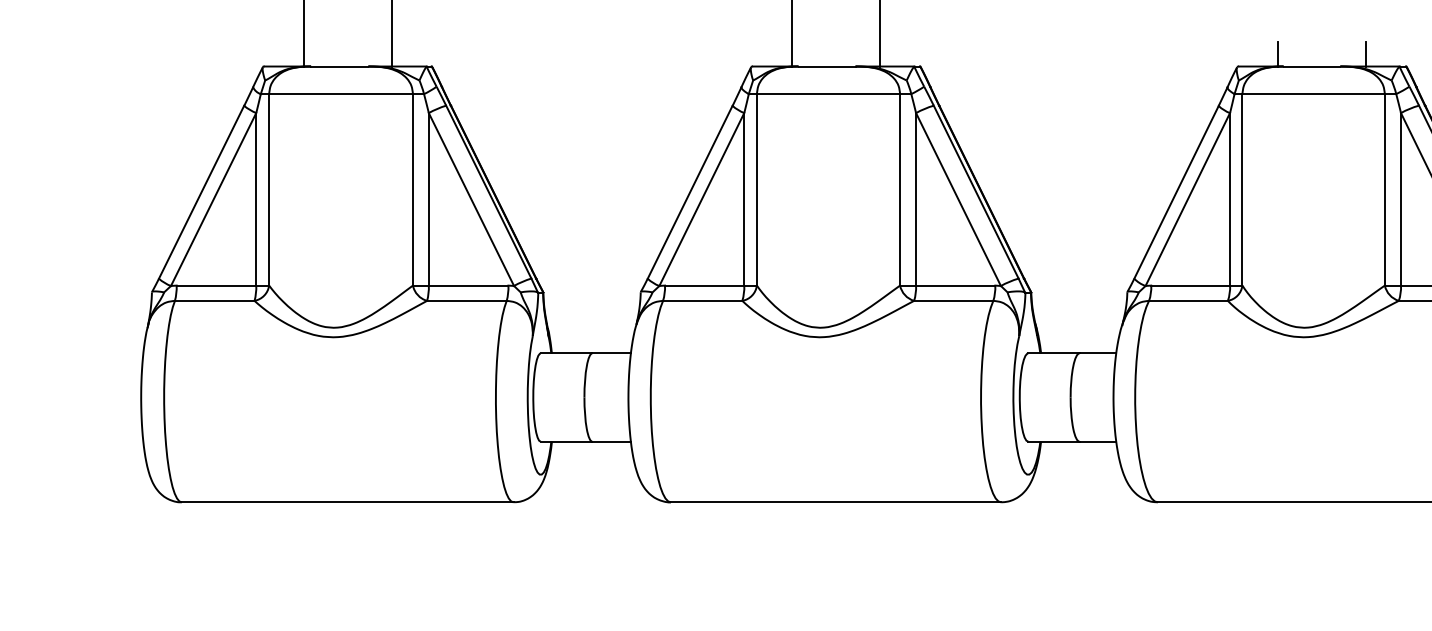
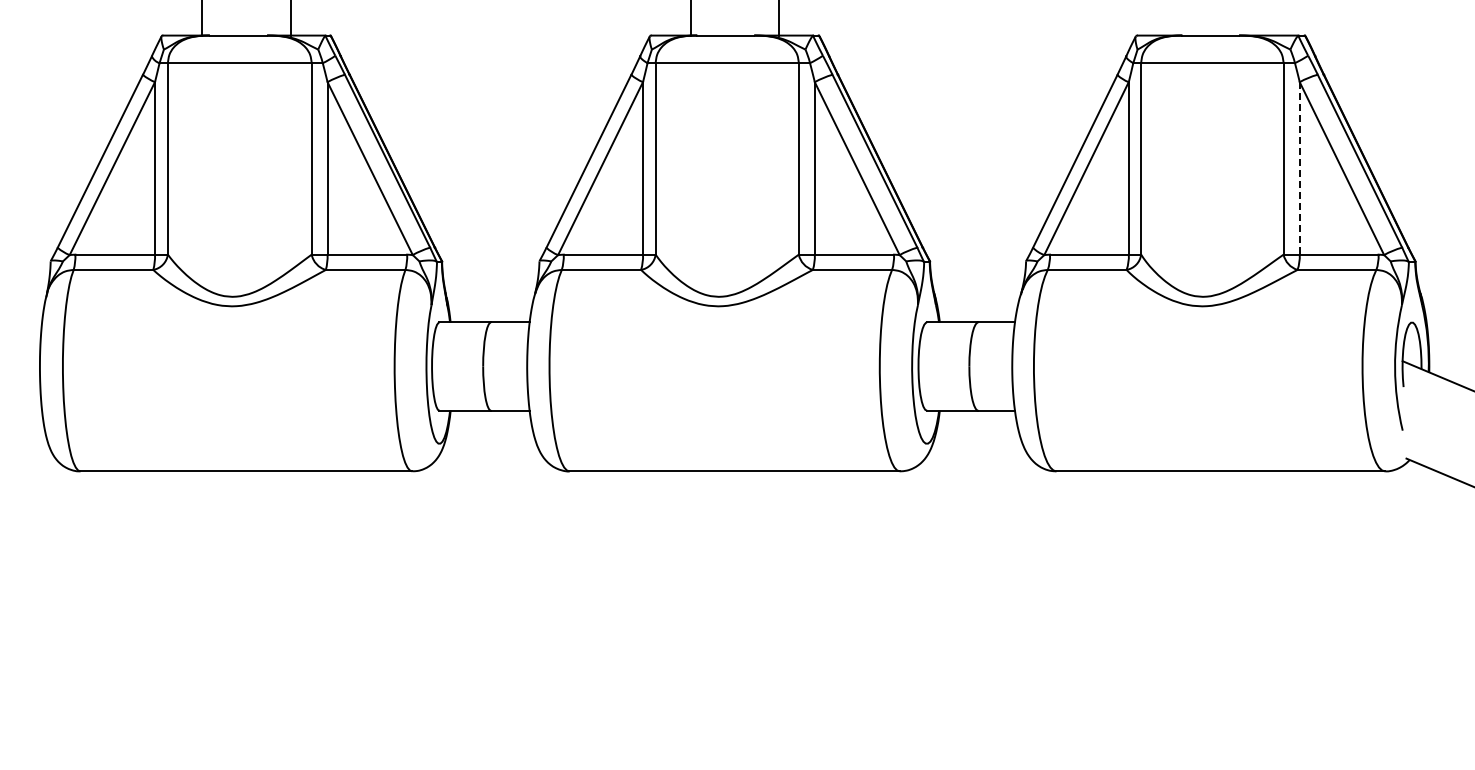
line: (1277, 53) -> (1176, 22), removed
line: (1365, 53) -> (1264, 22), removed
line: (1400, 199) -> (1299, 168), solid -> dashed

